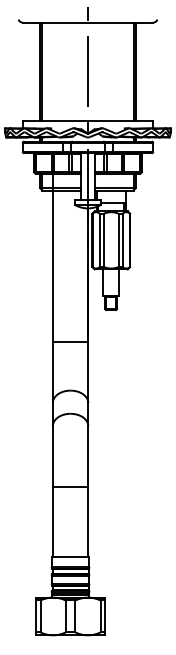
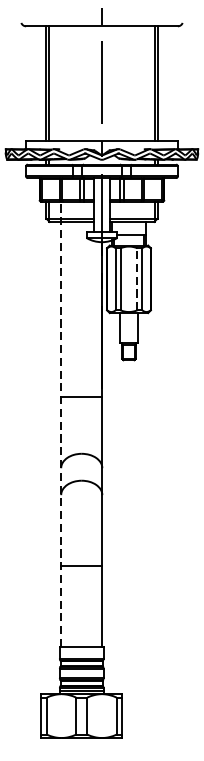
line: (118, 240) -> (137, 279), solid -> dashed
line: (52, 365) -> (60, 424), solid -> dashed

